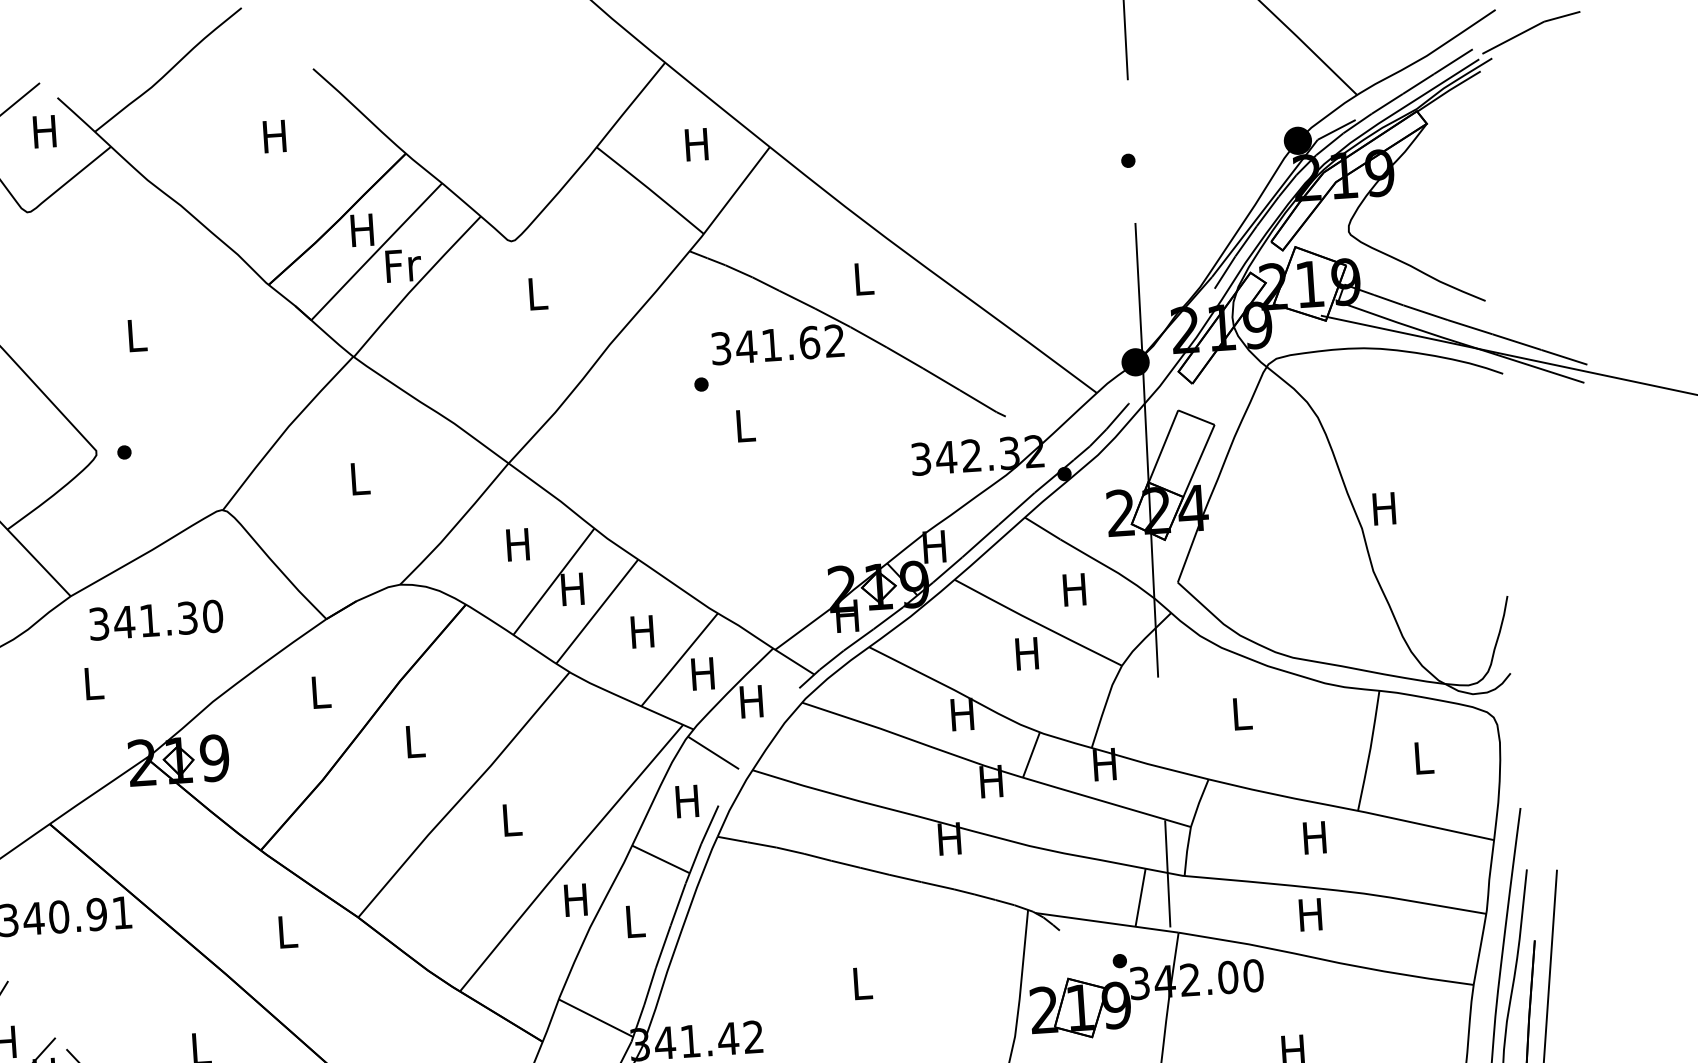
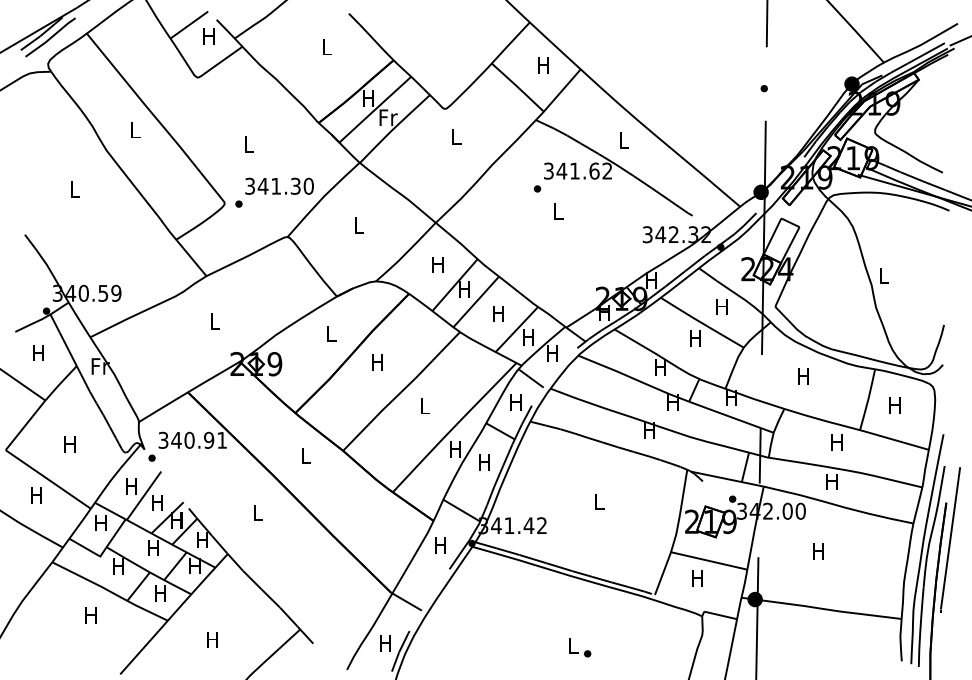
text: (273, 135) -> (326, 46), H -> L
text: (1383, 507) -> (883, 275), H -> L
text: (156, 618) -> (279, 185), moved
text: (1241, 714) -> (803, 376), L -> H
text: (413, 741) -> (377, 362), L -> H
text: (1421, 758) -> (894, 405), L -> H
text: (633, 921) -> (484, 462), L -> H

